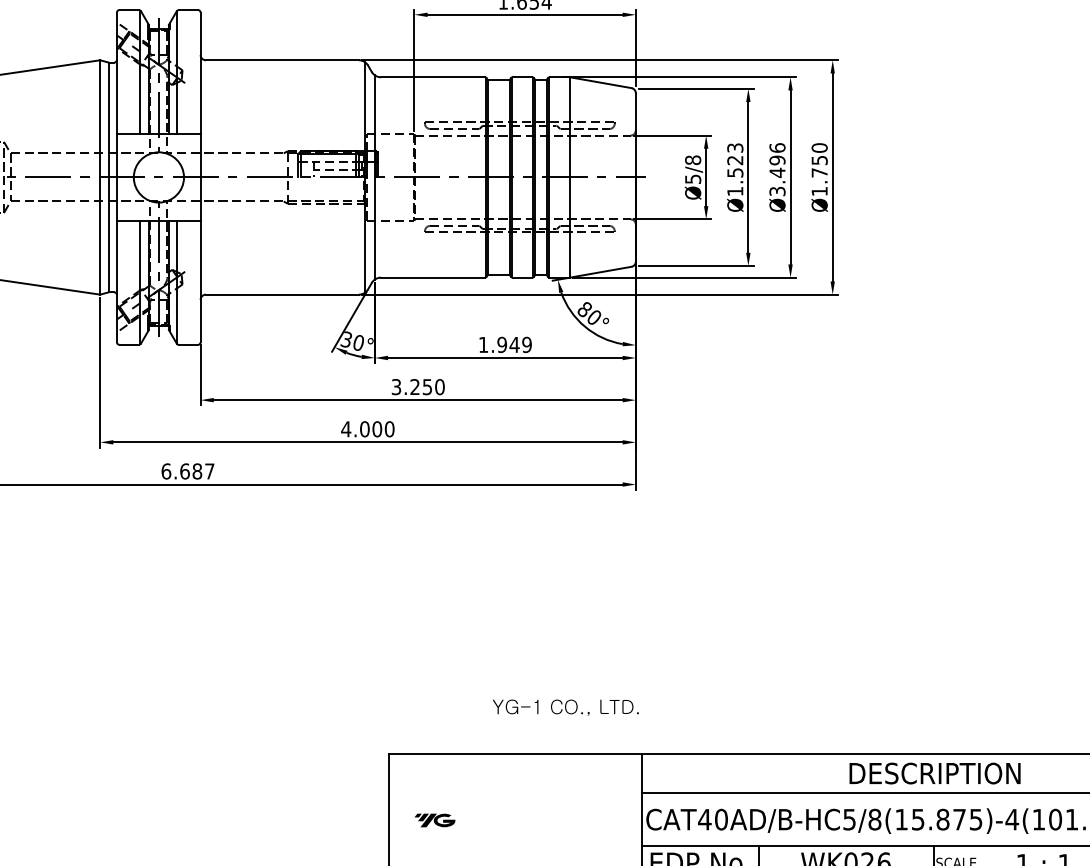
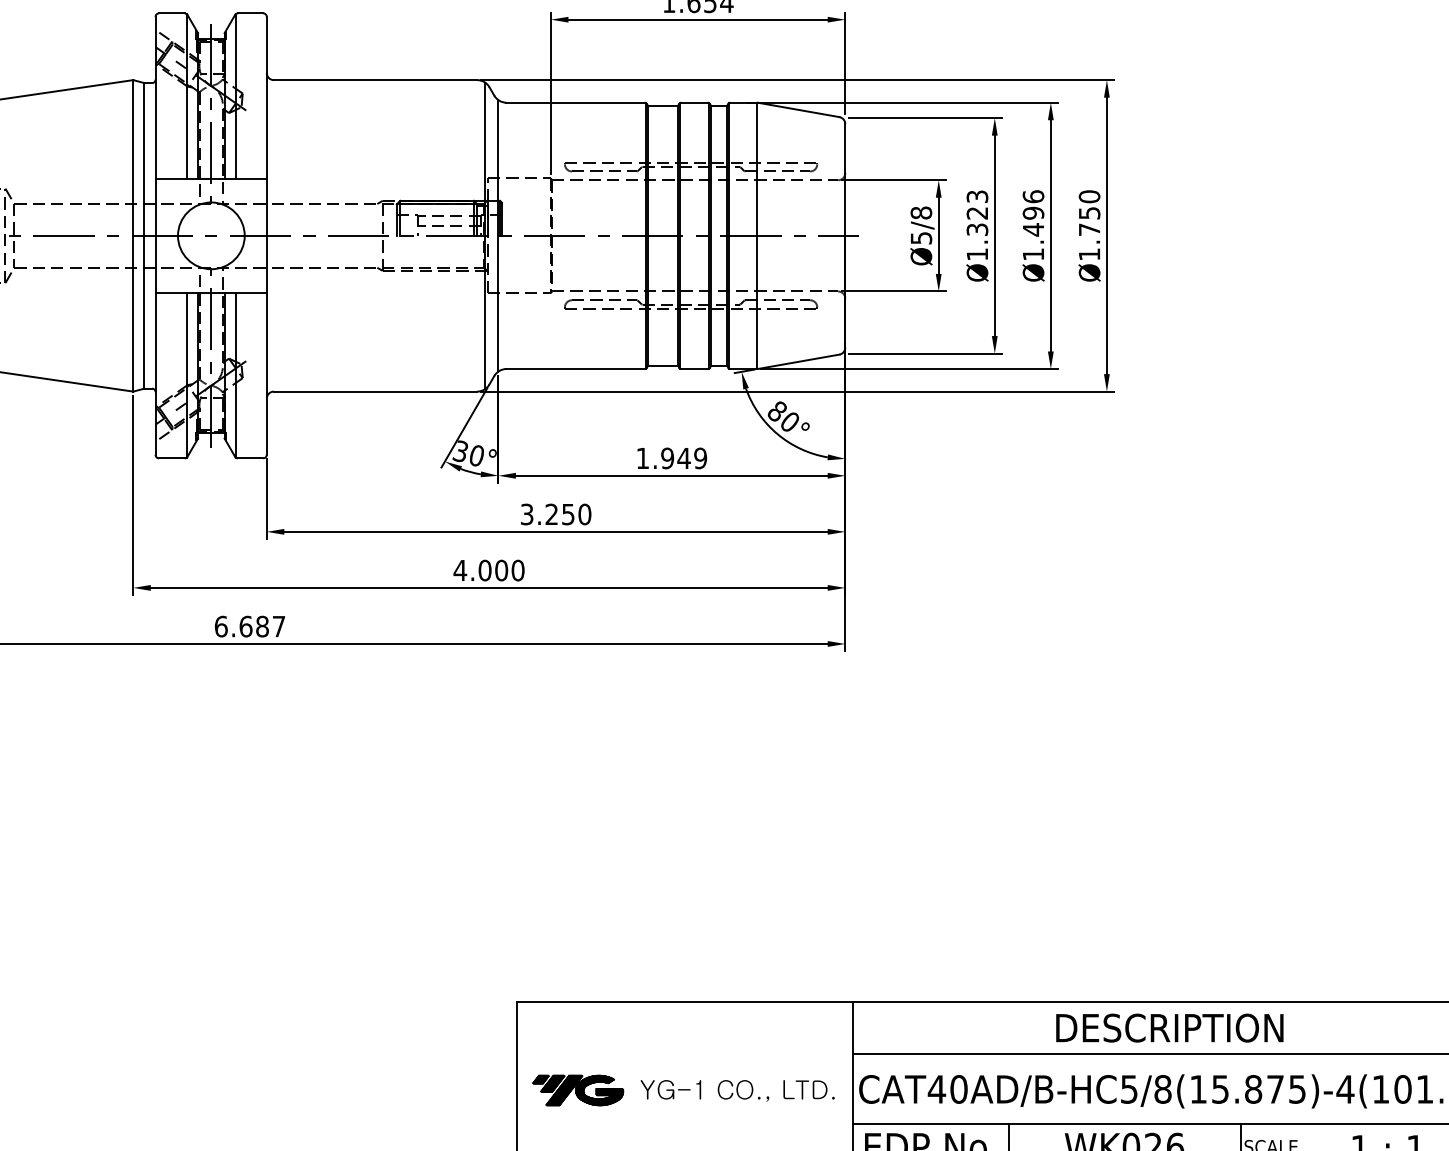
text: (734, 172) -> (976, 229), Ø1.523 -> Ø1.323
text: (777, 191) -> (1033, 254), Ø3.496 -> Ø1.496
text: (565, 707) -> (737, 1090), moved
text: (934, 773) -> (1169, 1028), moved
part: (434, 820) -> (577, 1090), size x1.67

